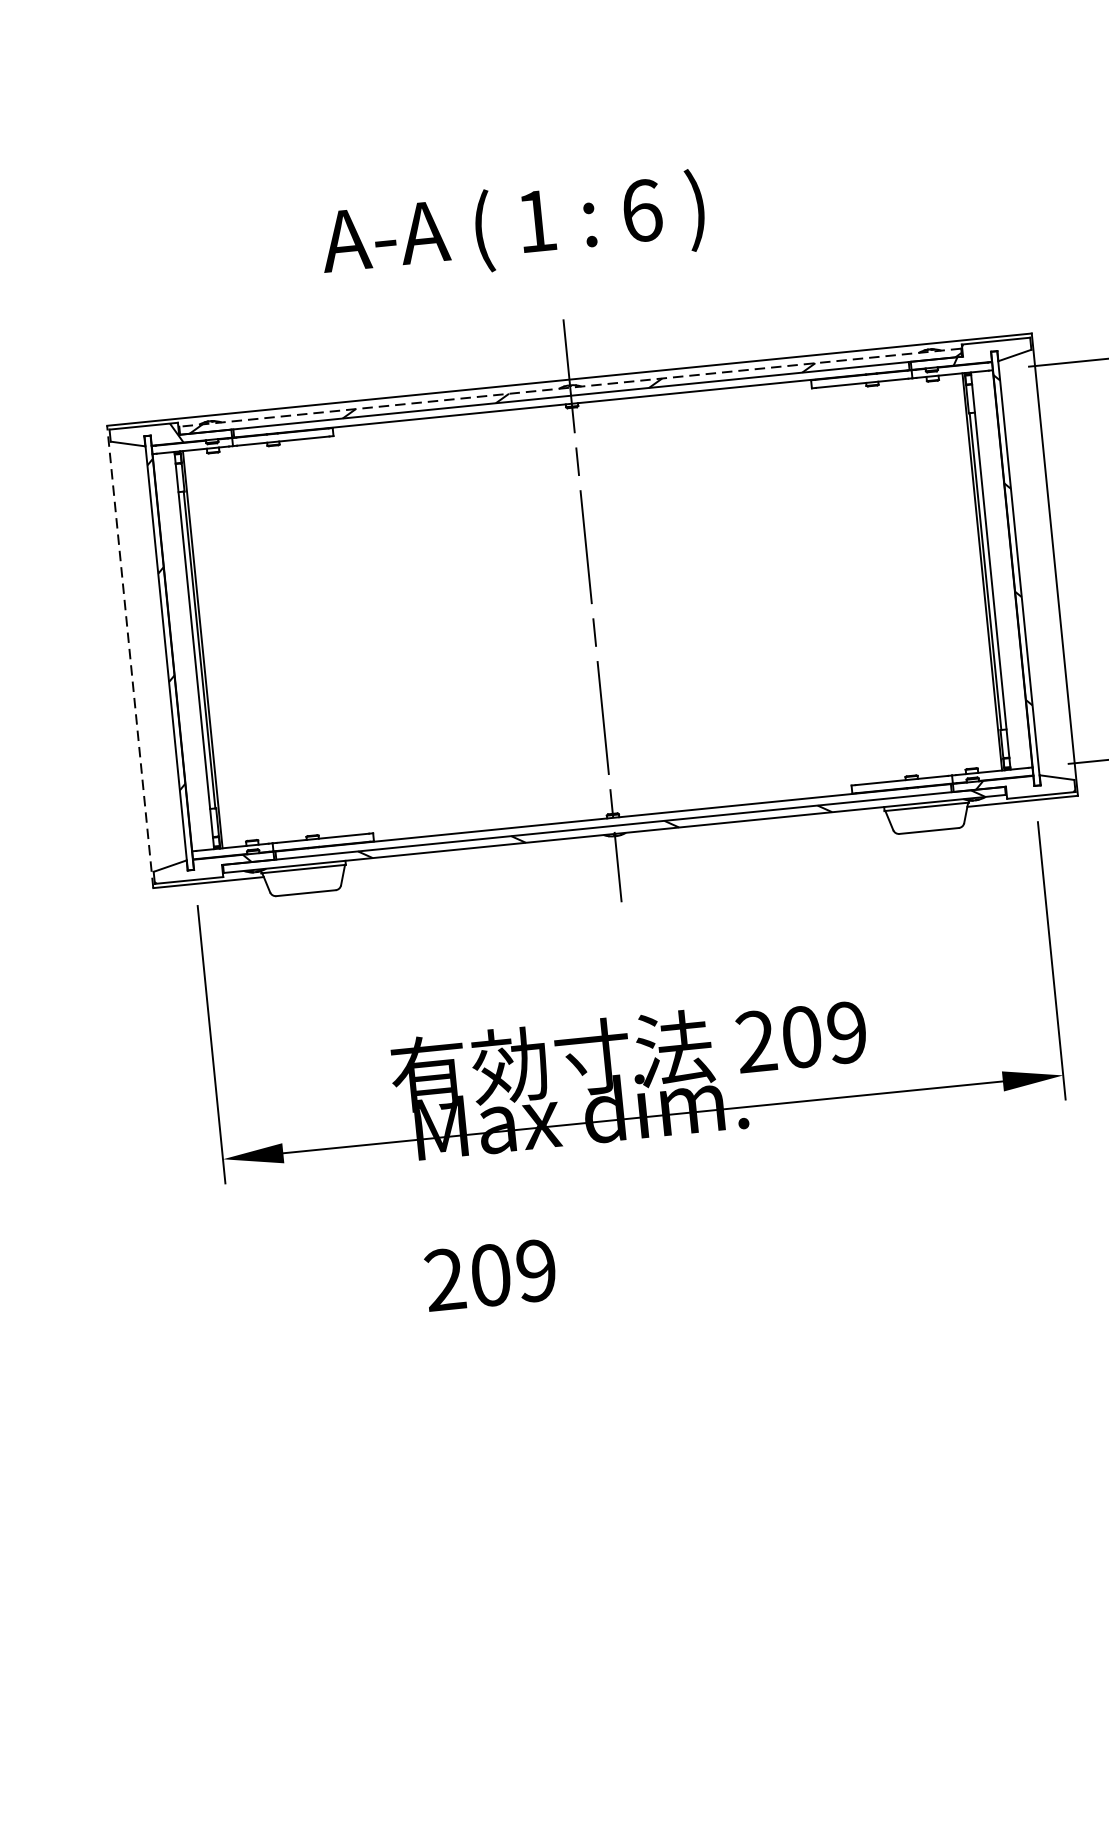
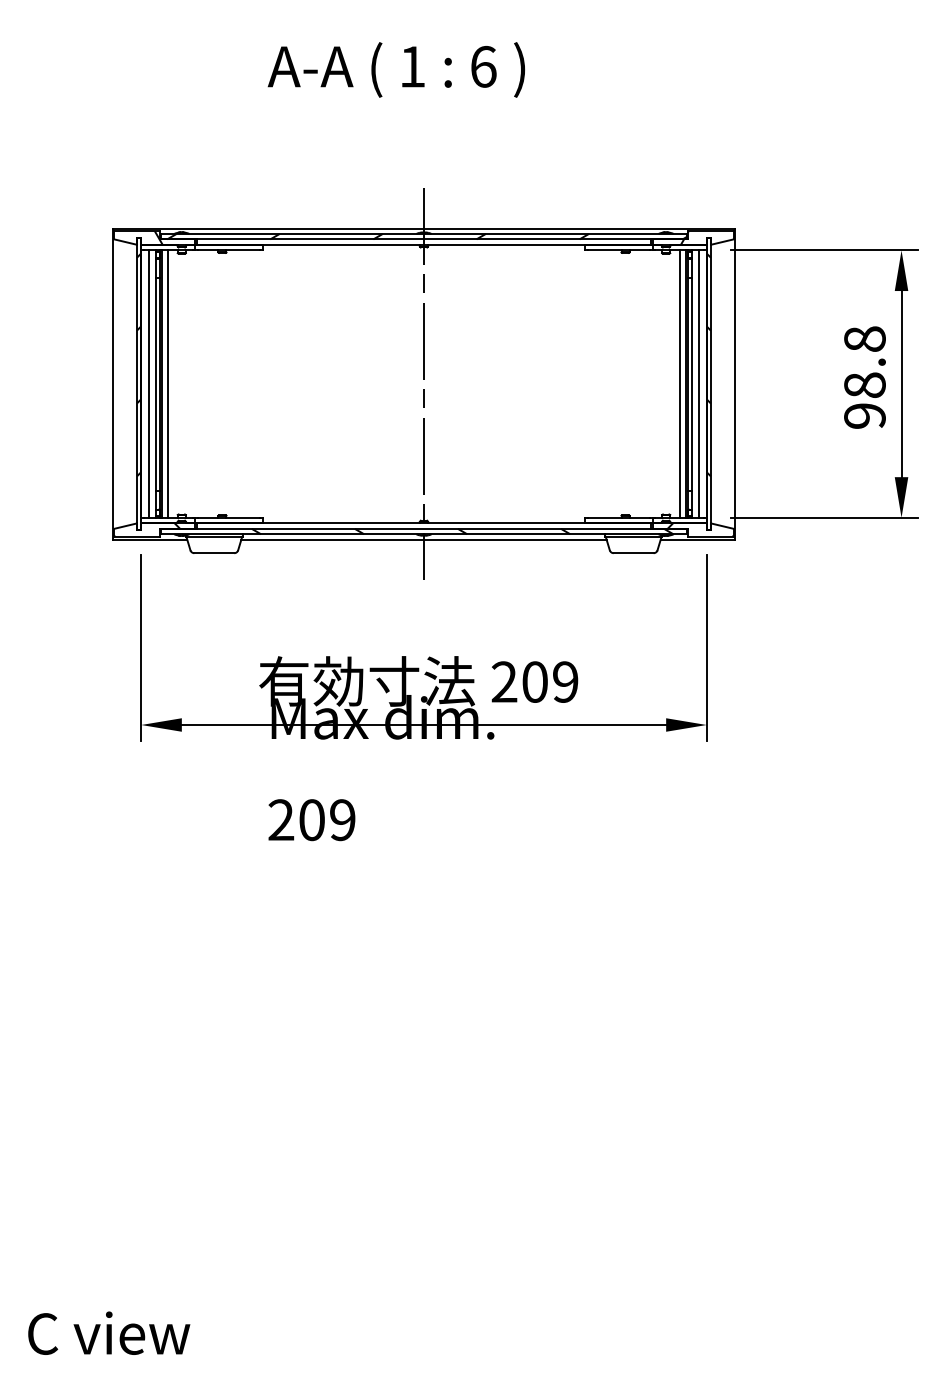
text: (511, 227) -> (395, 69), moved
line: (569, 387) -> (423, 233), dashed -> solid
line: (1000, 569) -> (698, 383), added
line: (972, 572) -> (679, 383), added
line: (212, 647) -> (168, 383), added
line: (184, 650) -> (149, 383), added
line: (129, 657) -> (112, 384), dashed -> solid
line: (614, 841) -> (423, 539), added

